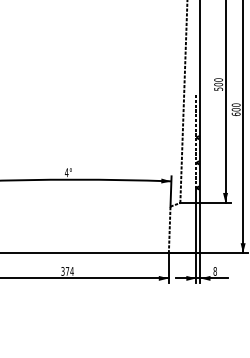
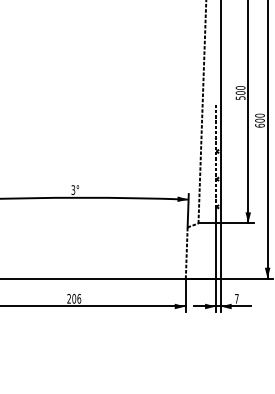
text: (66, 172) -> (73, 189), 4° -> 3°
text: (67, 271) -> (74, 298), 374 -> 206
text: (214, 271) -> (236, 298), 8 -> 7

